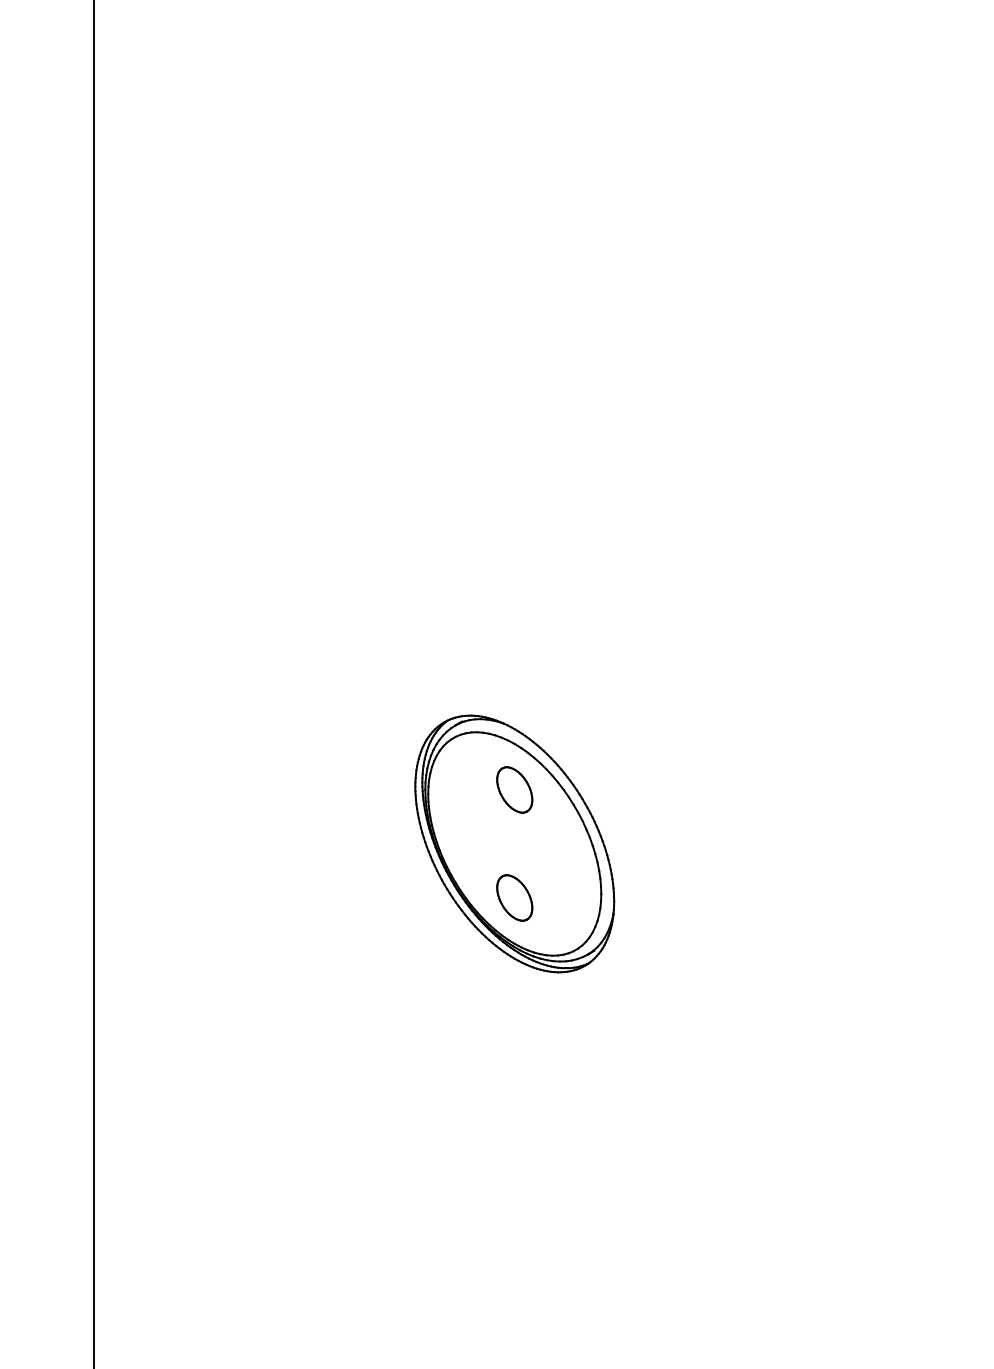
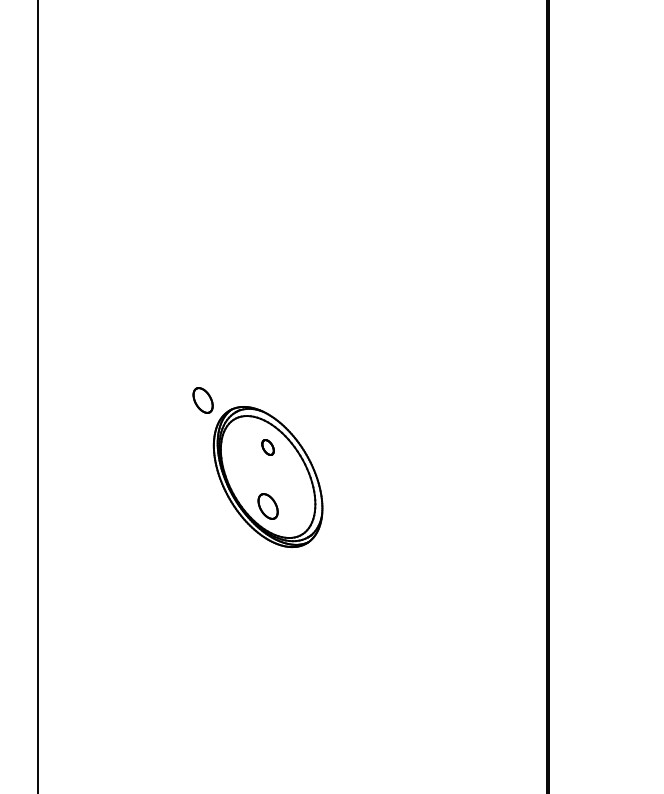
part: (394, 703) -> (202, 400), added
part: (513, 789) -> (267, 447), size x0.6

